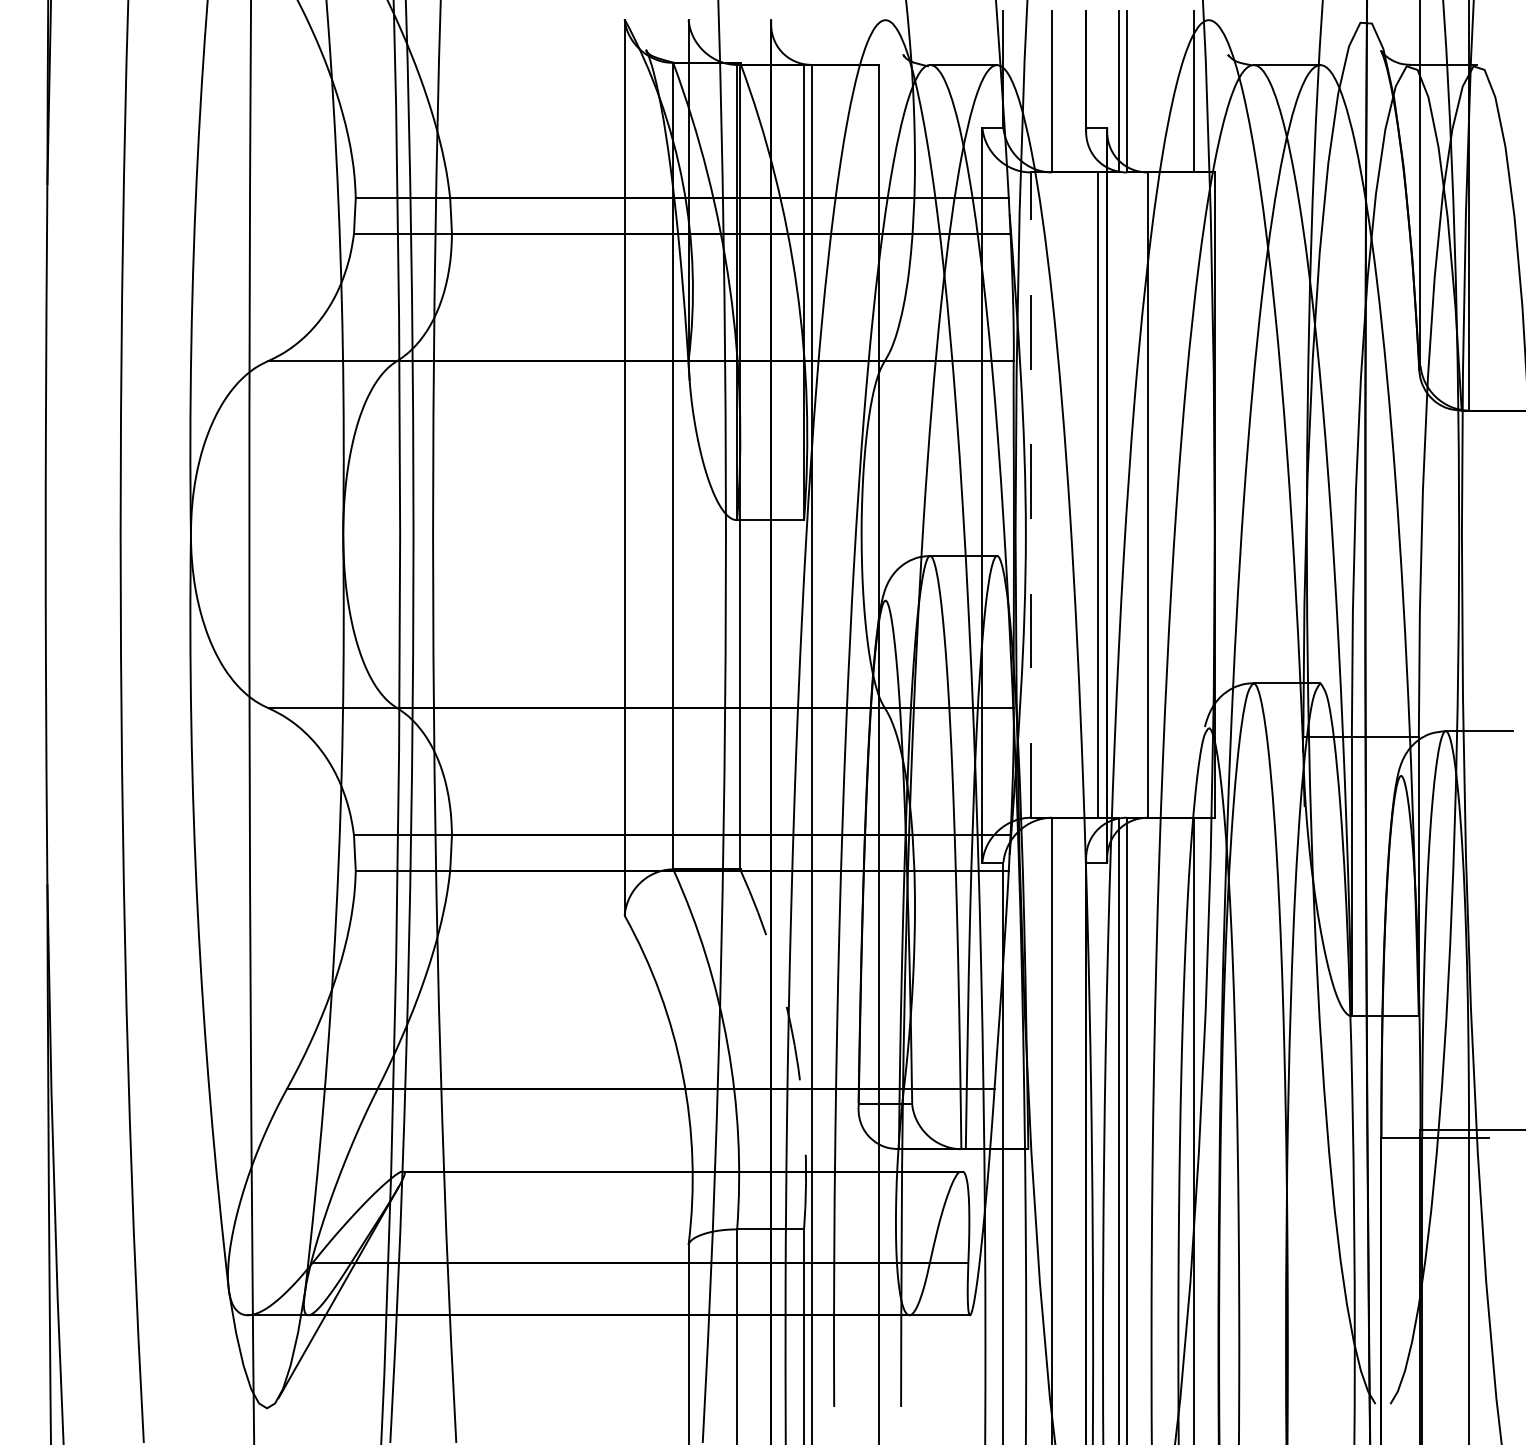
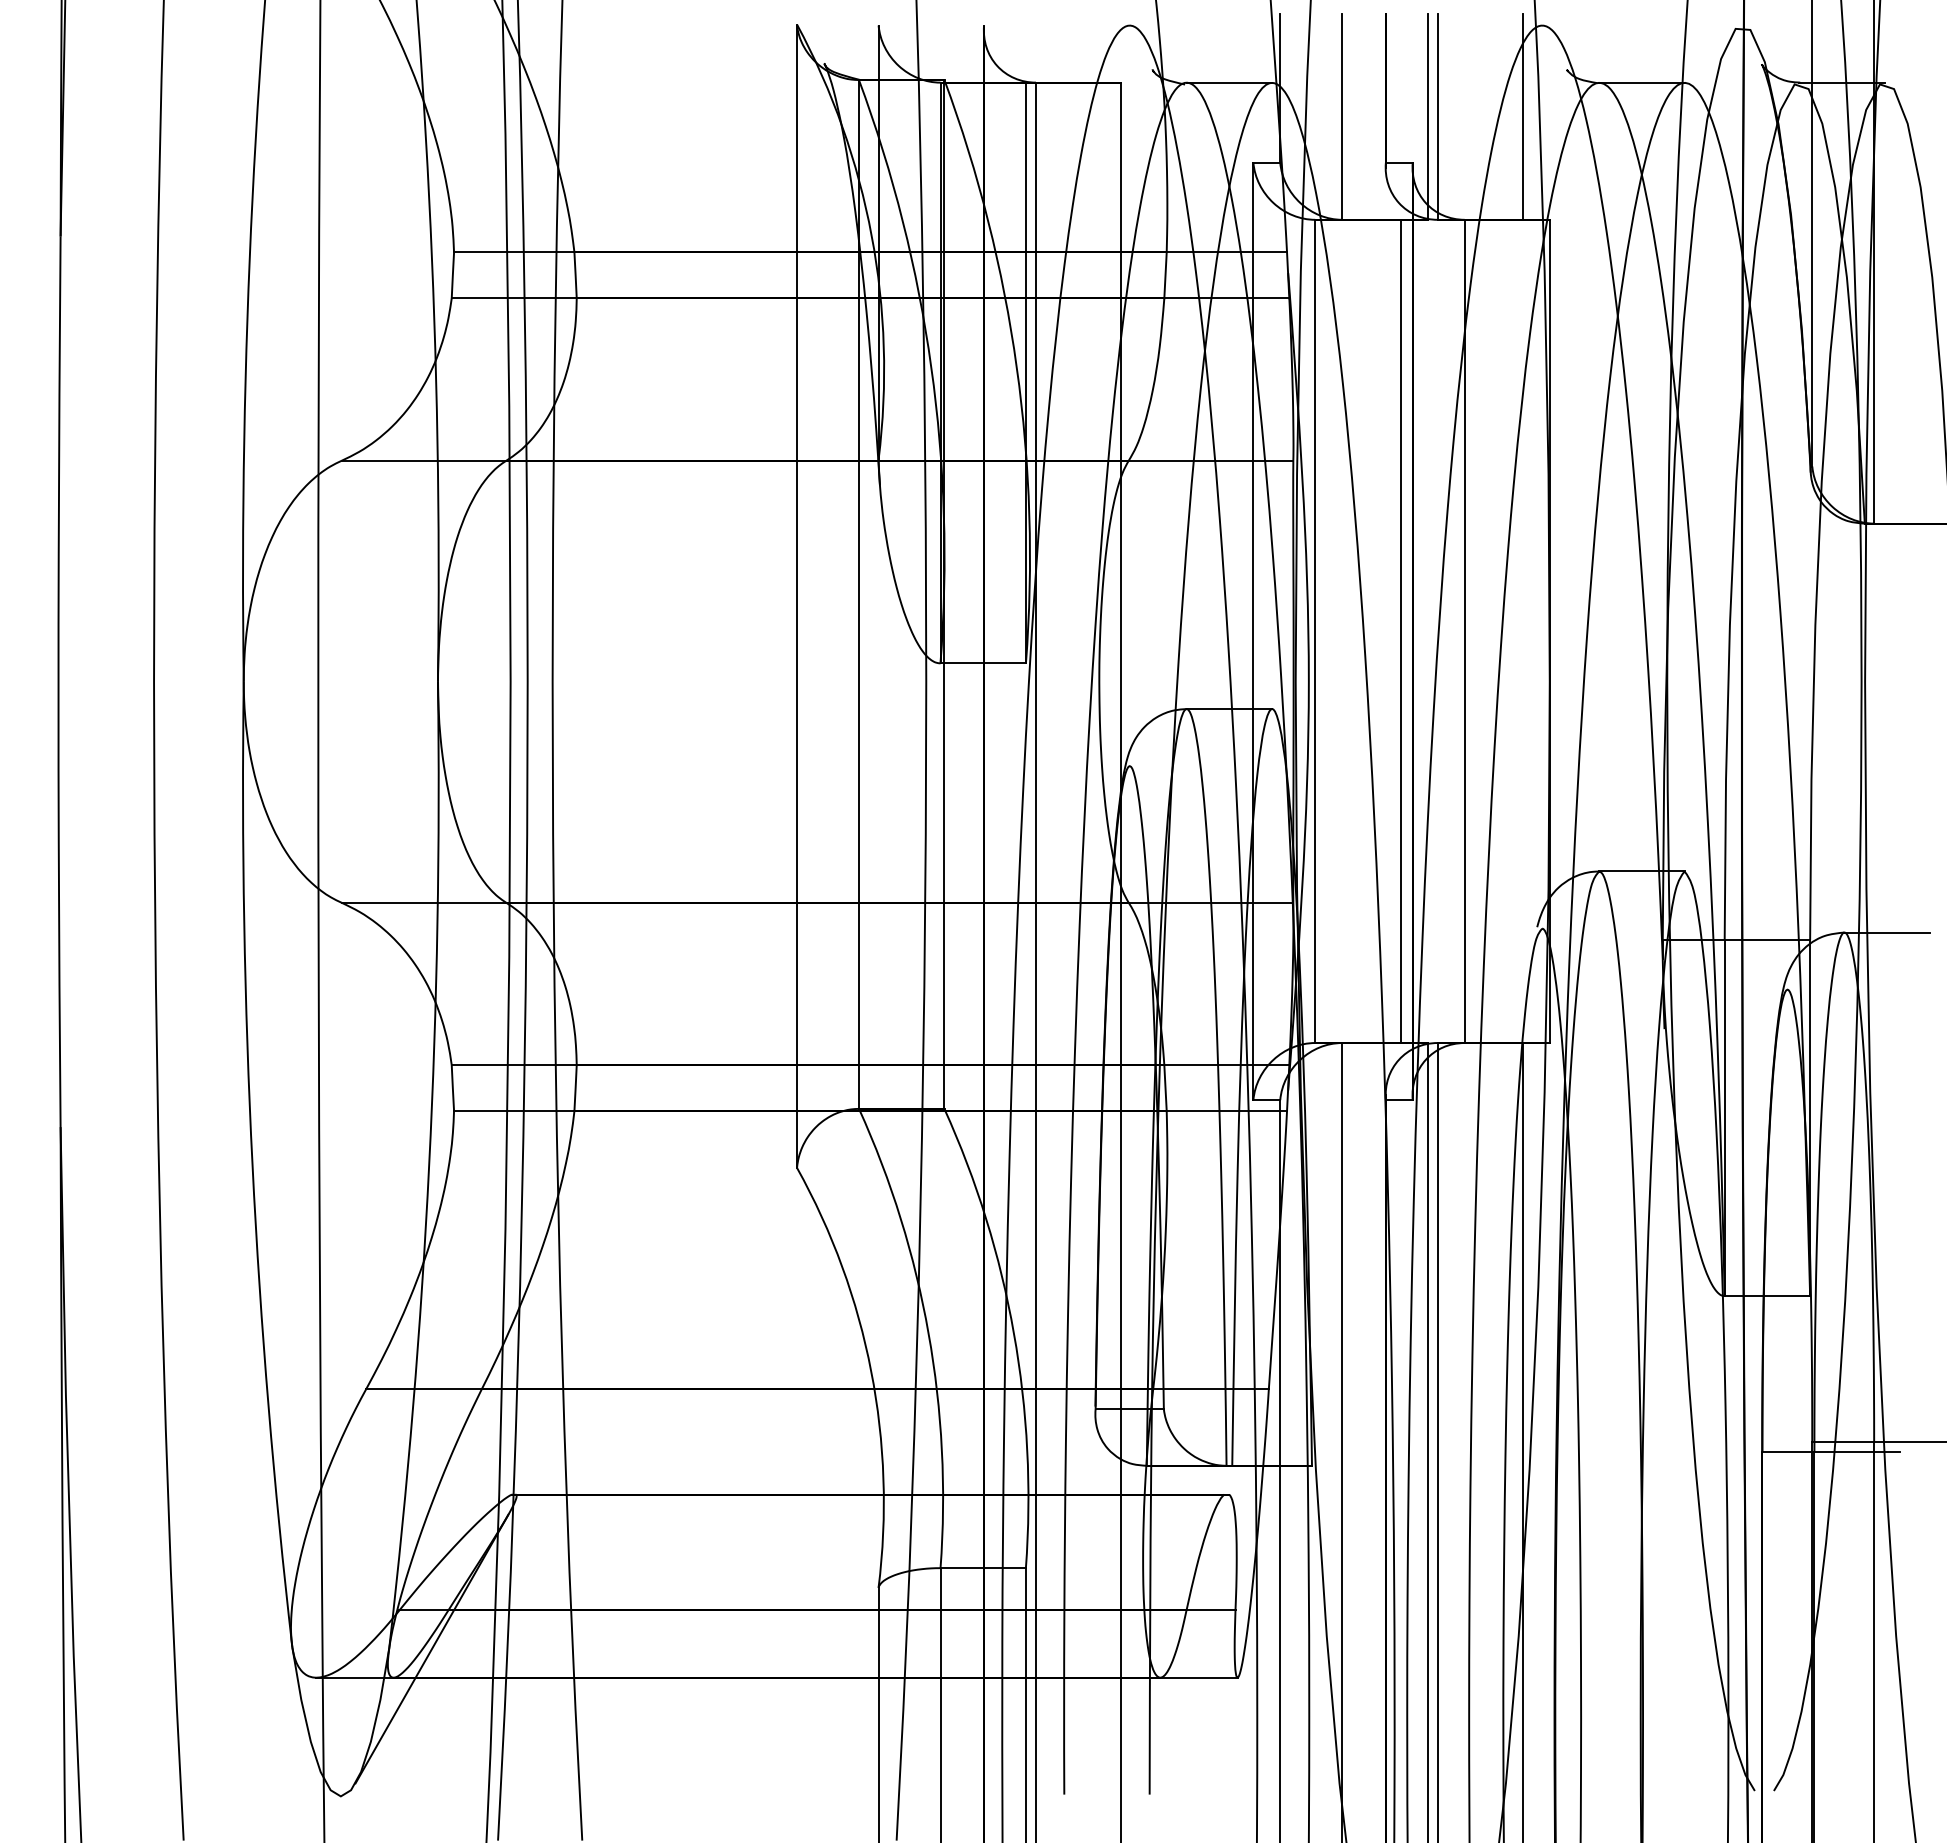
line: (1031, 495) -> (1315, 631), dashed -> solid
arc: (794, 1045) -> (1013, 1333), dashed -> solid

